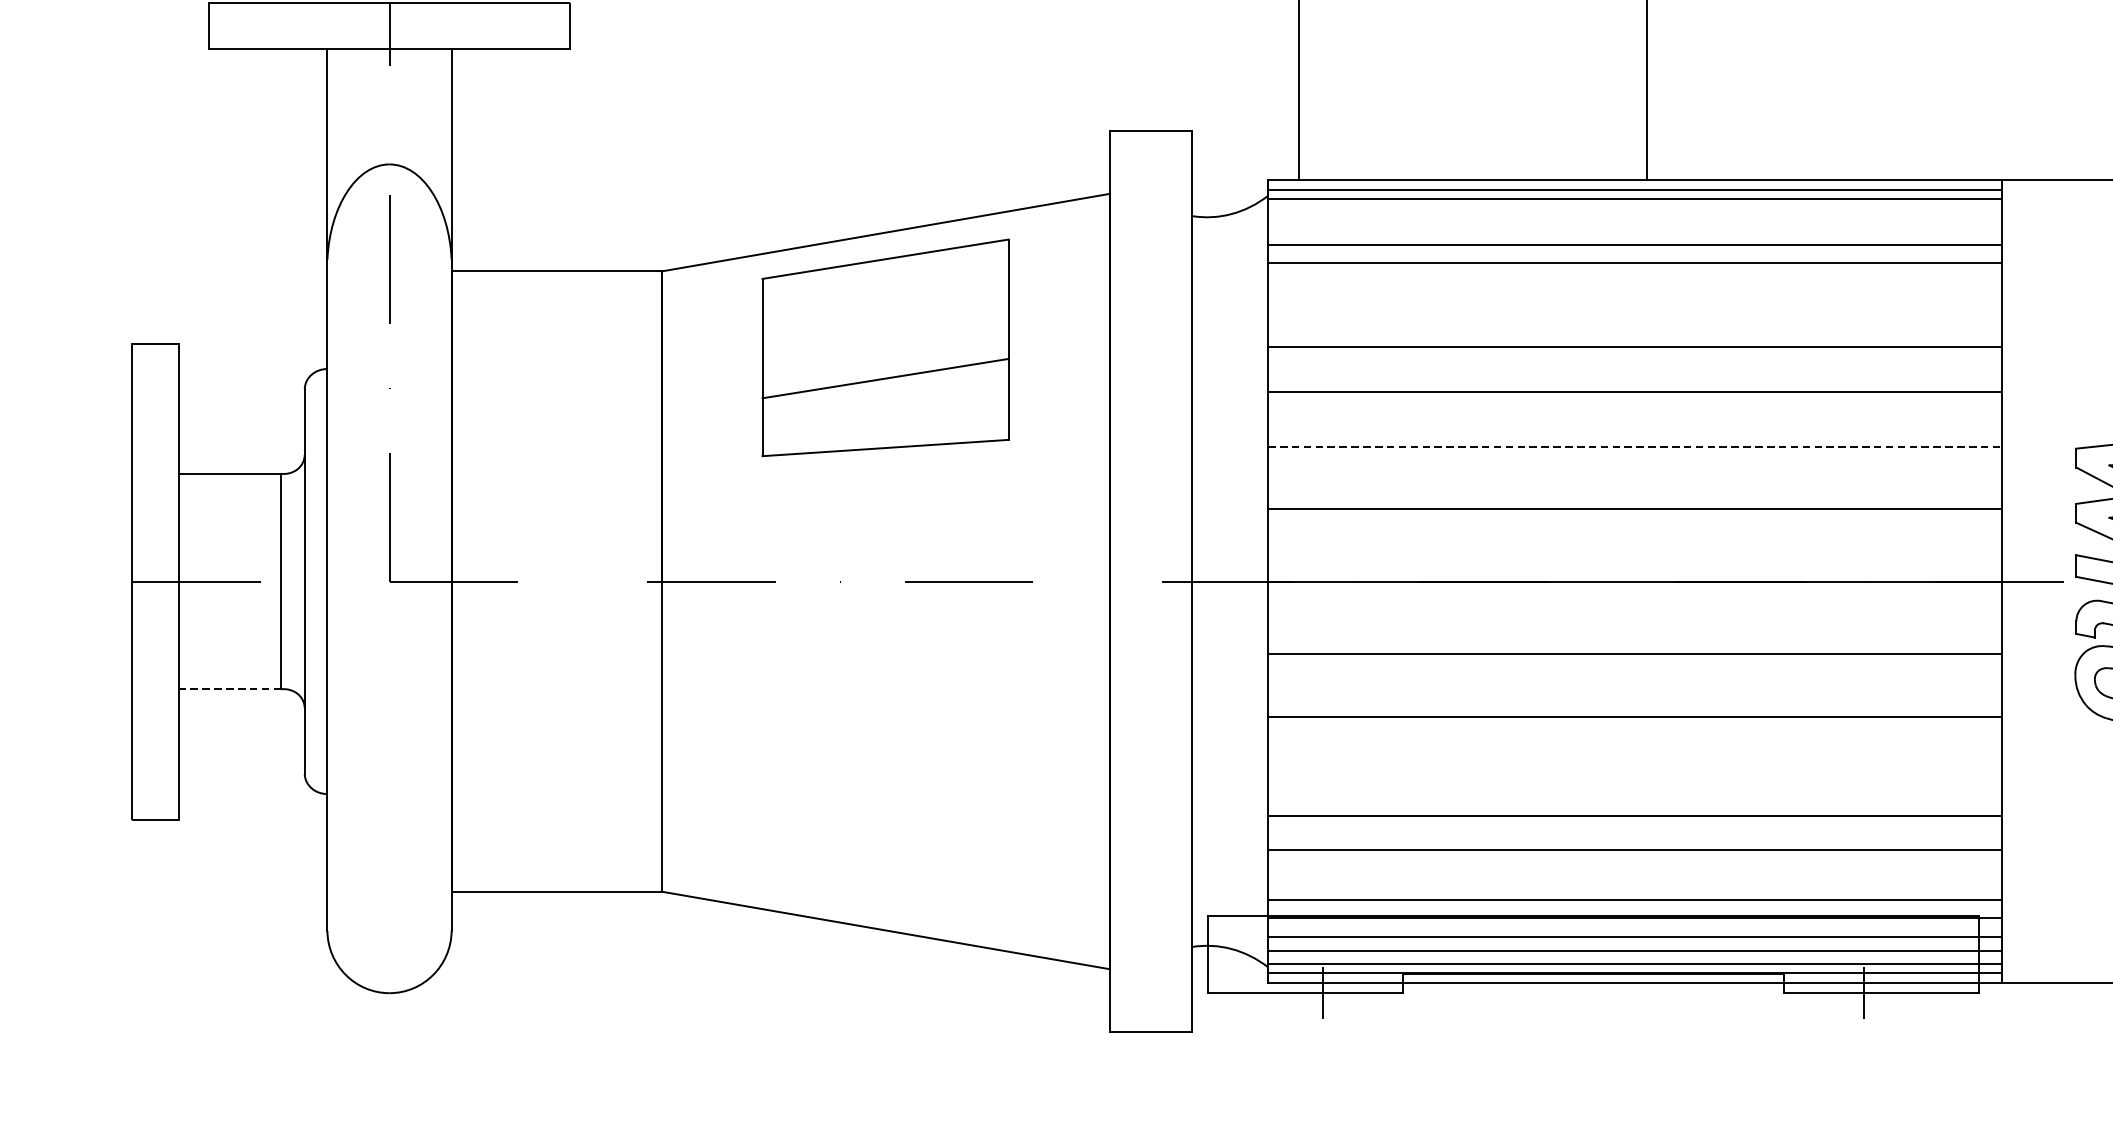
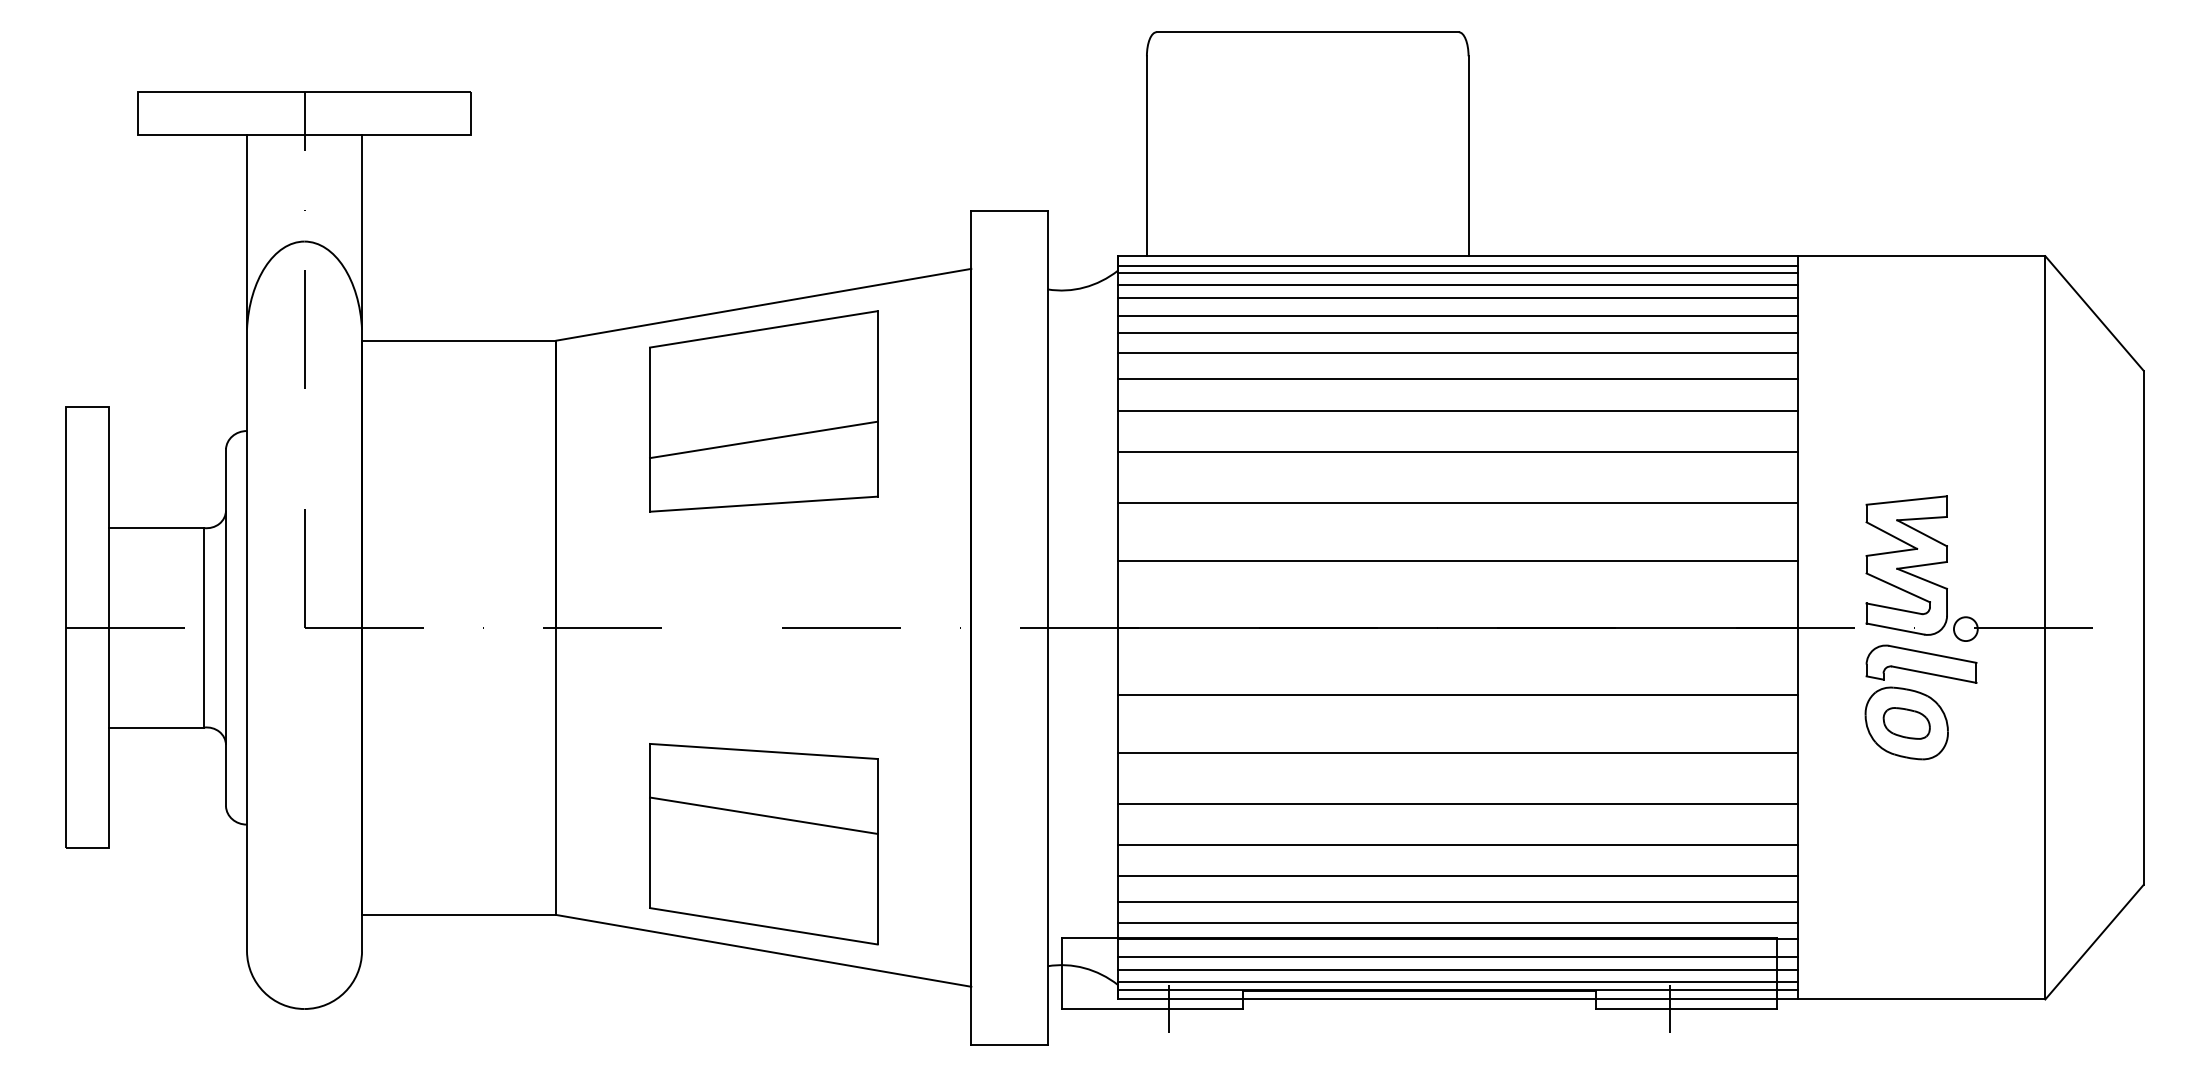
line: (1634, 211) -> (1457, 285), added
line: (1634, 225) -> (1457, 298), added
line: (1634, 285) -> (1457, 353), added
line: (1634, 313) -> (1457, 379), added
line: (1635, 446) -> (1458, 502), dashed -> solid
line: (230, 689) -> (157, 727), dashed -> solid
line: (1634, 771) -> (1457, 803), added
part: (885, 815) -> (763, 844), added
line: (1634, 878) -> (1457, 902), added

